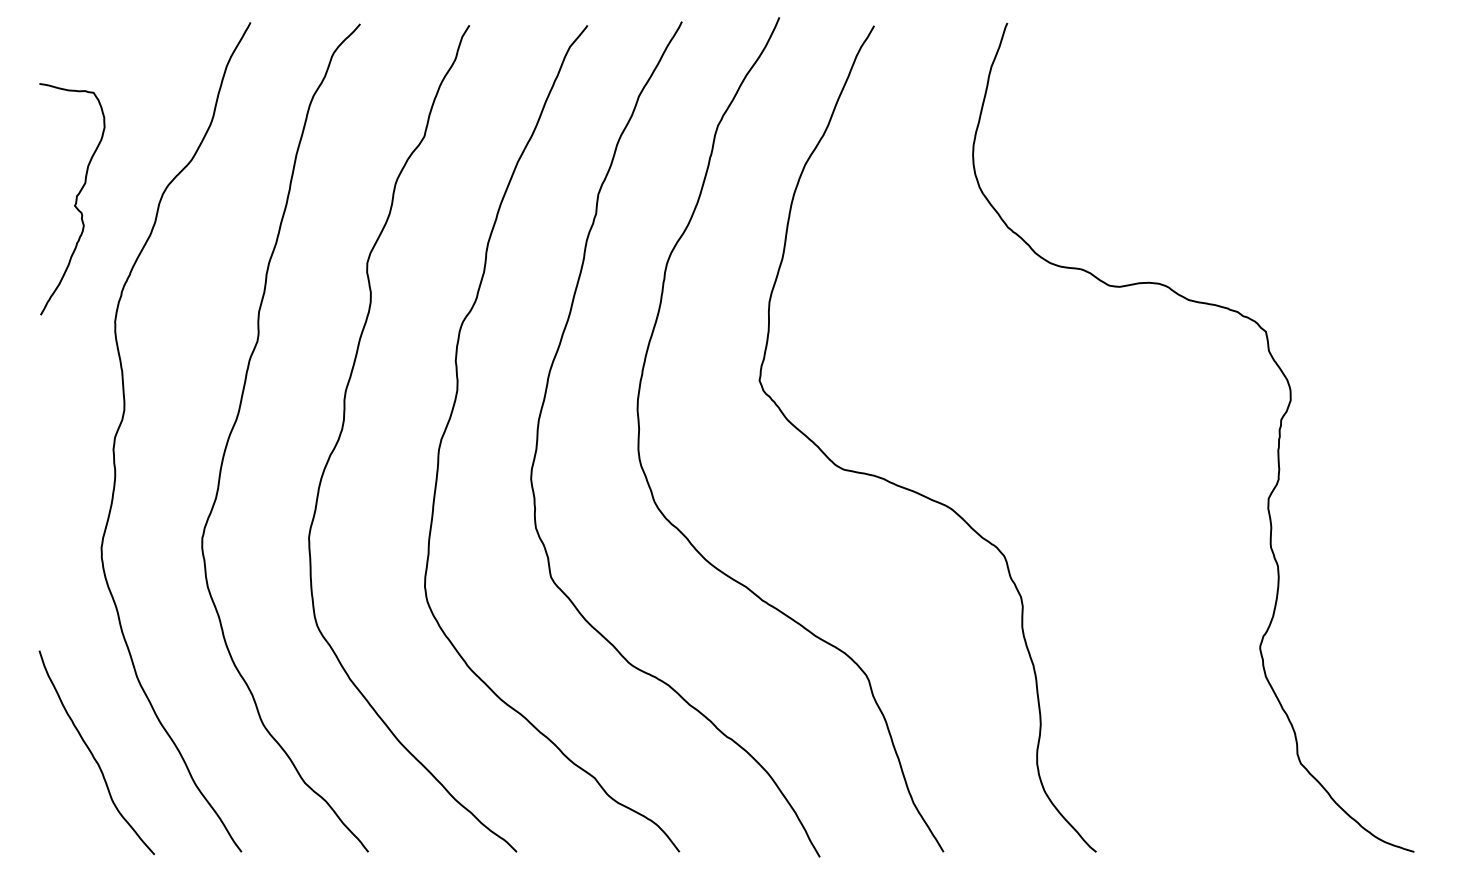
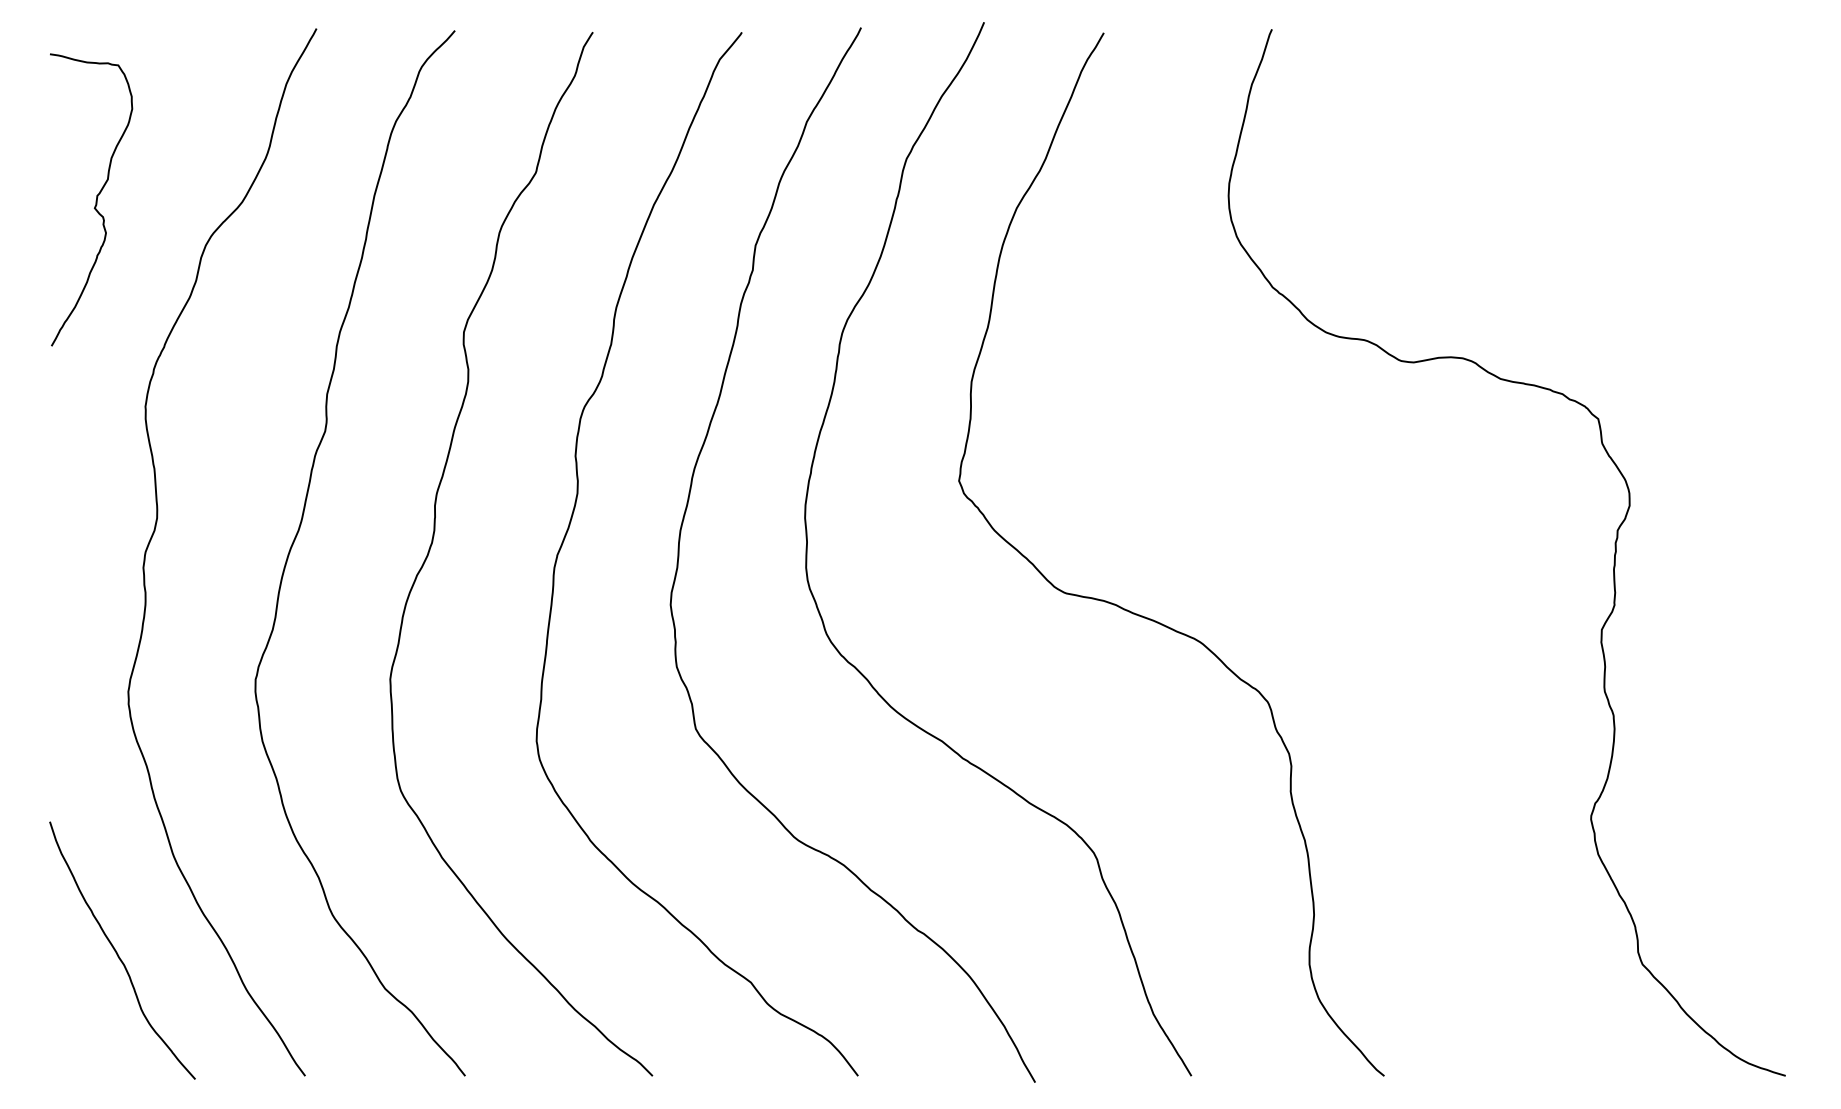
curve: (75, 199) -> (95, 200), moved

